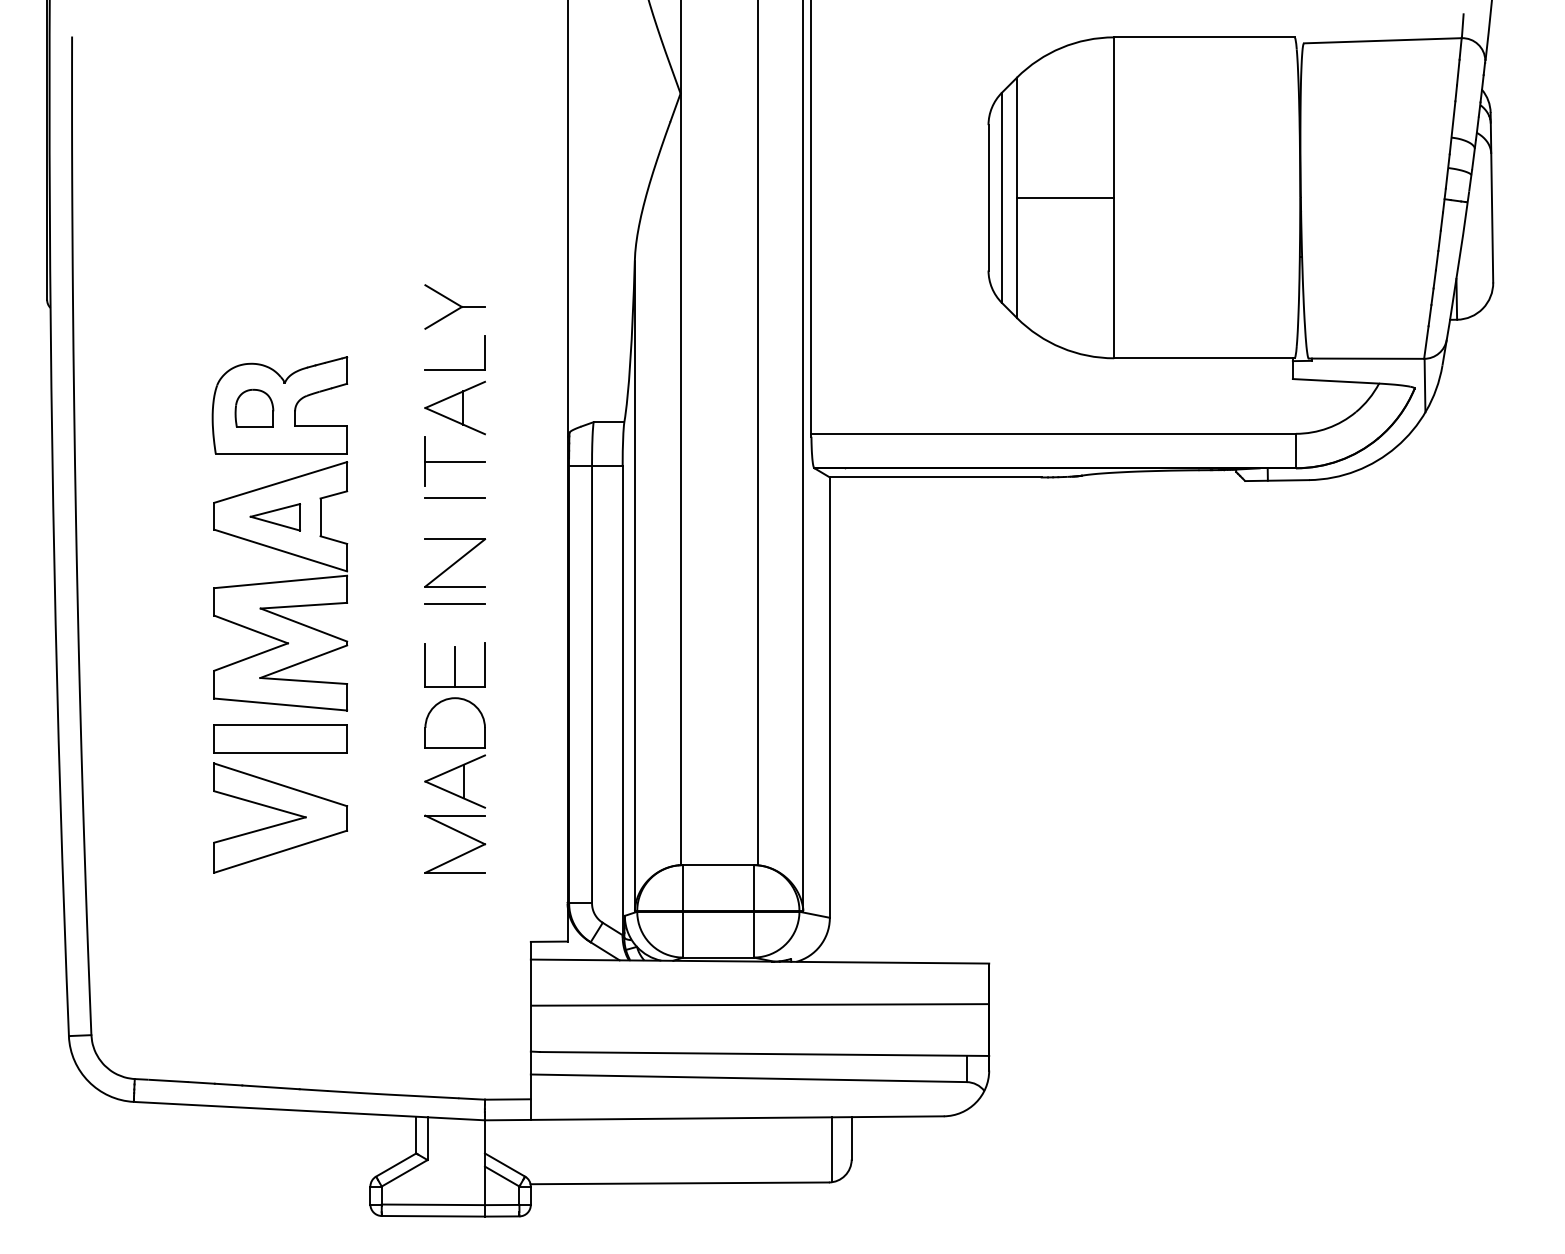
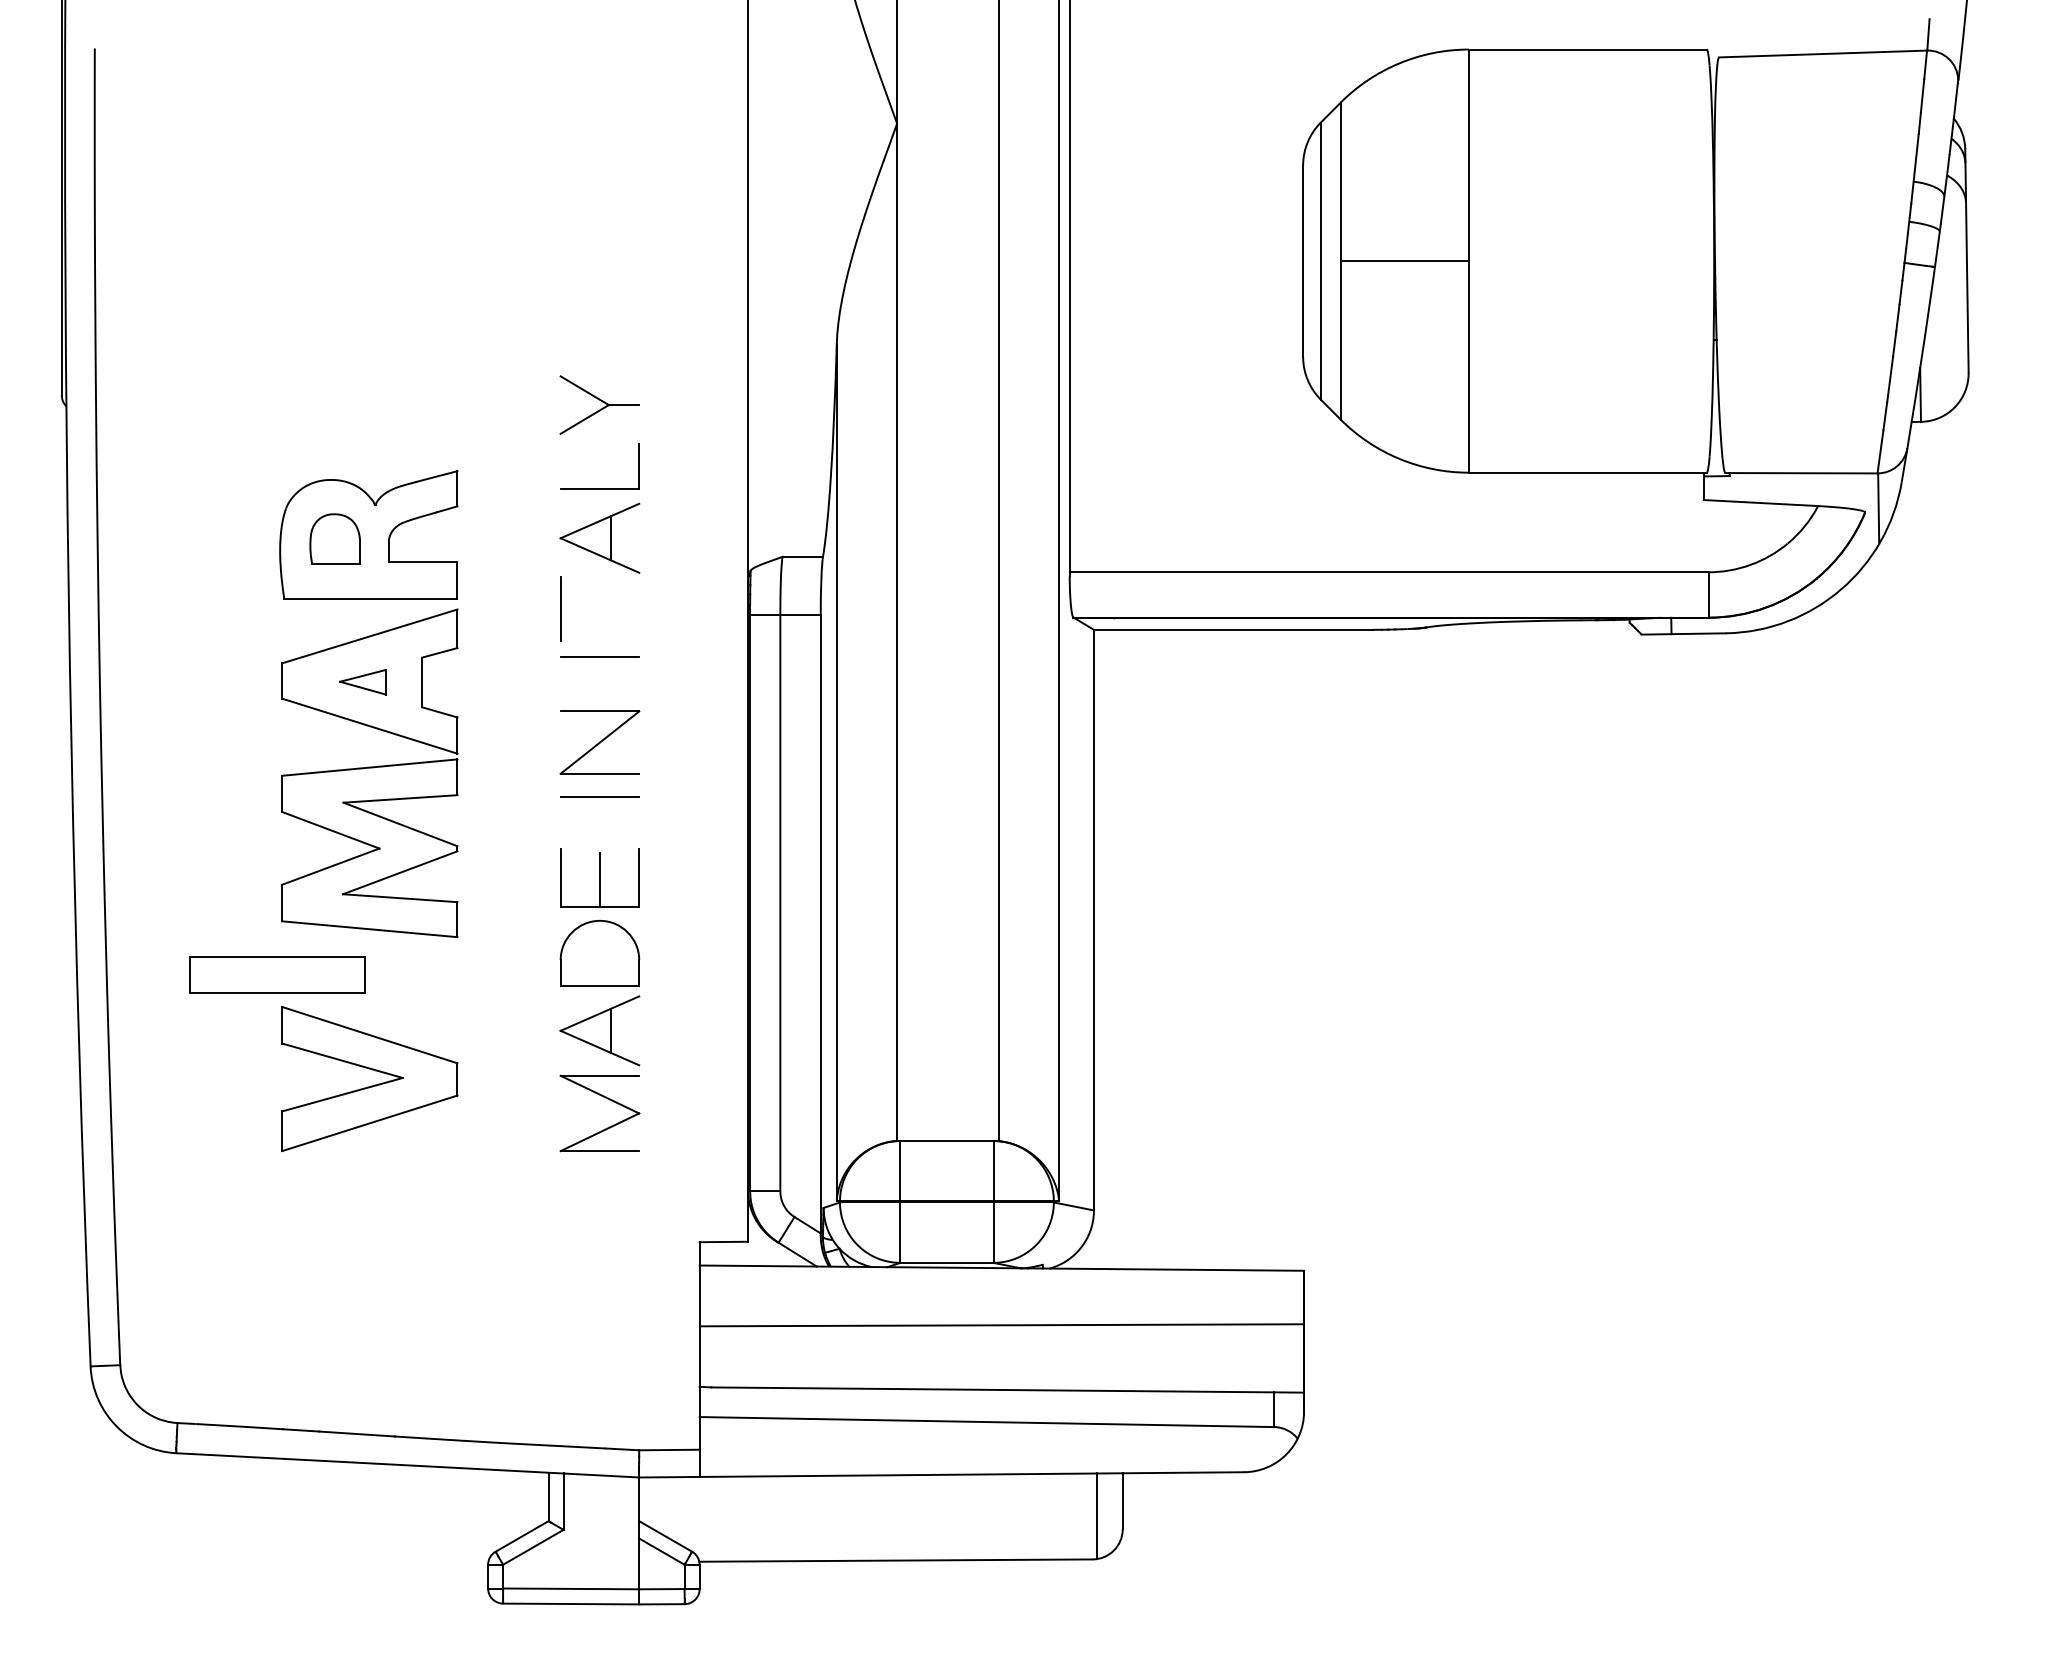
line: (454, 461) -> (599, 608), removed
part: (275, 516) -> (362, 681), size x0.7
part: (280, 738) -> (277, 974), moved

